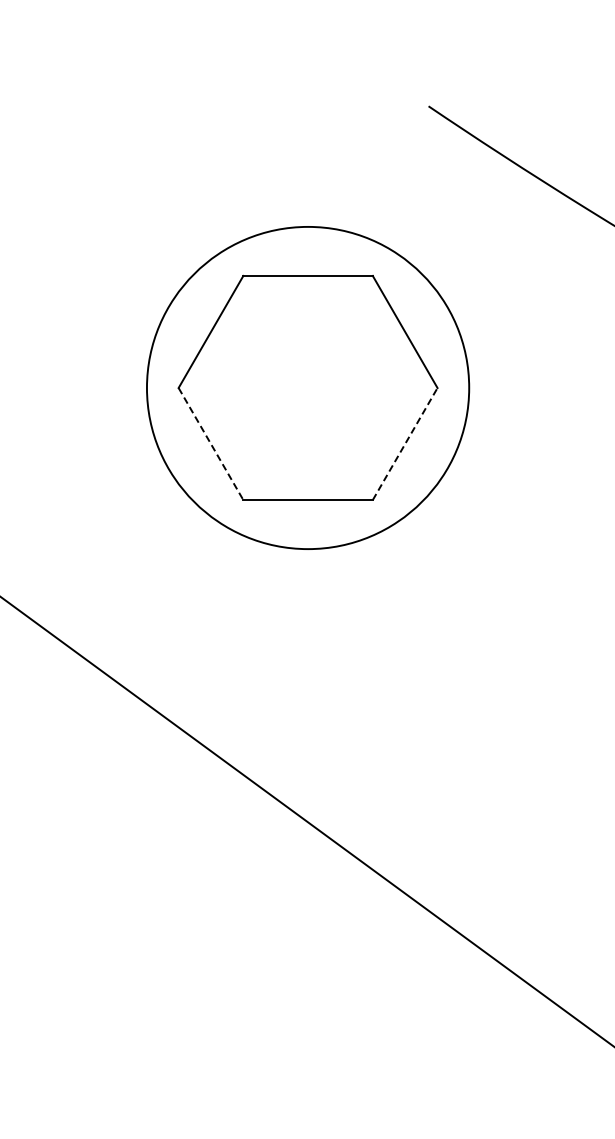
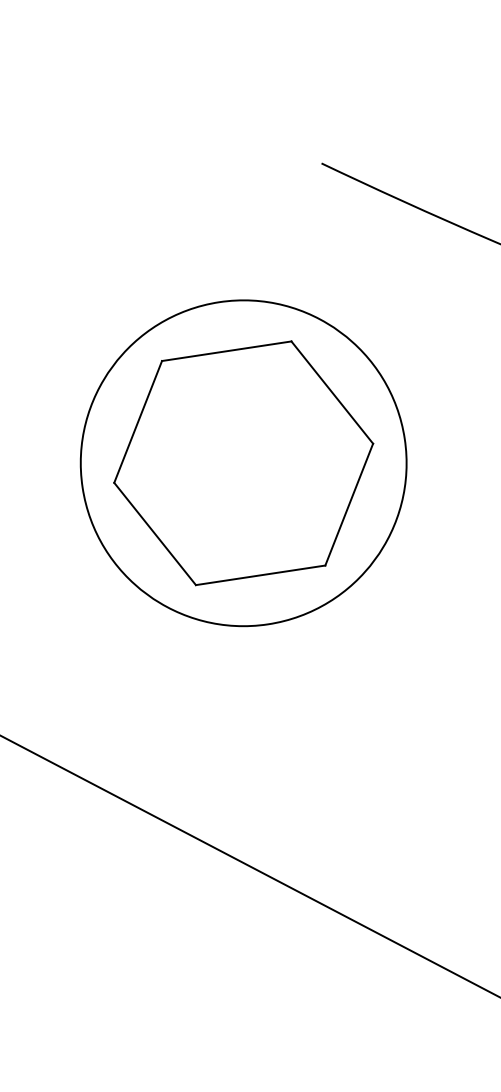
line: (211, 444) -> (155, 534), dashed -> solid
line: (405, 444) -> (349, 505), dashed -> solid

